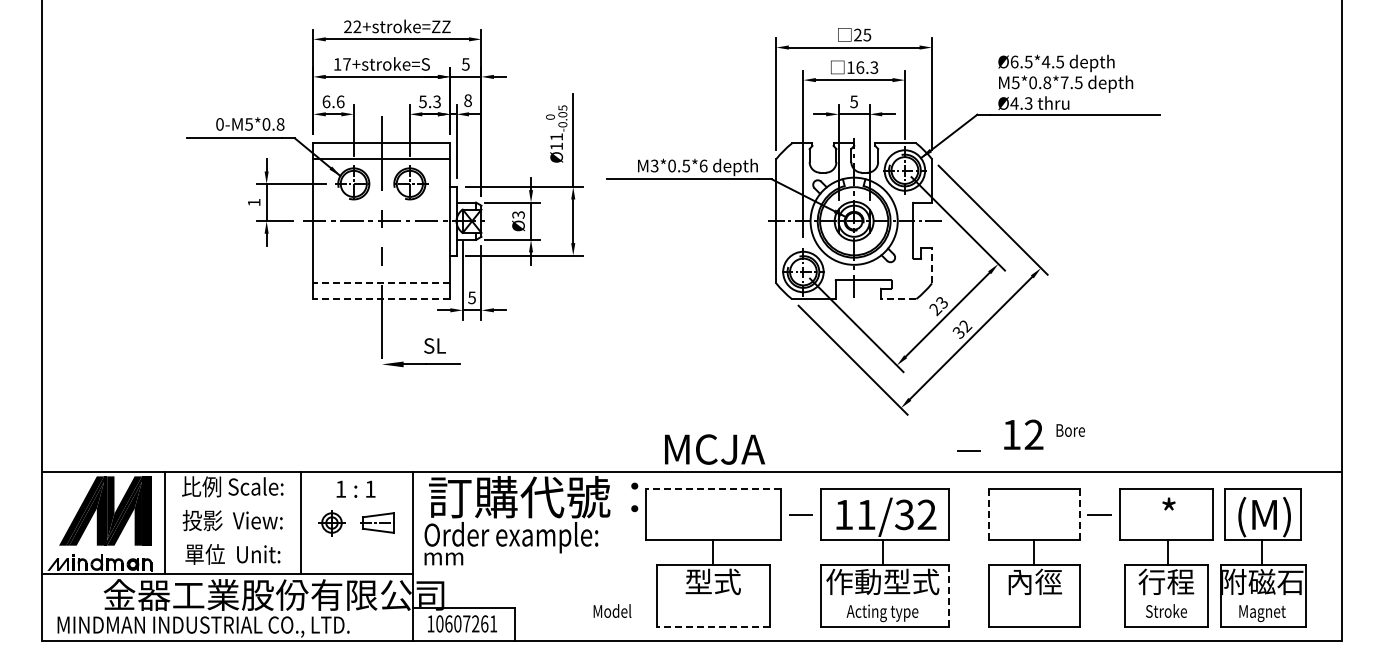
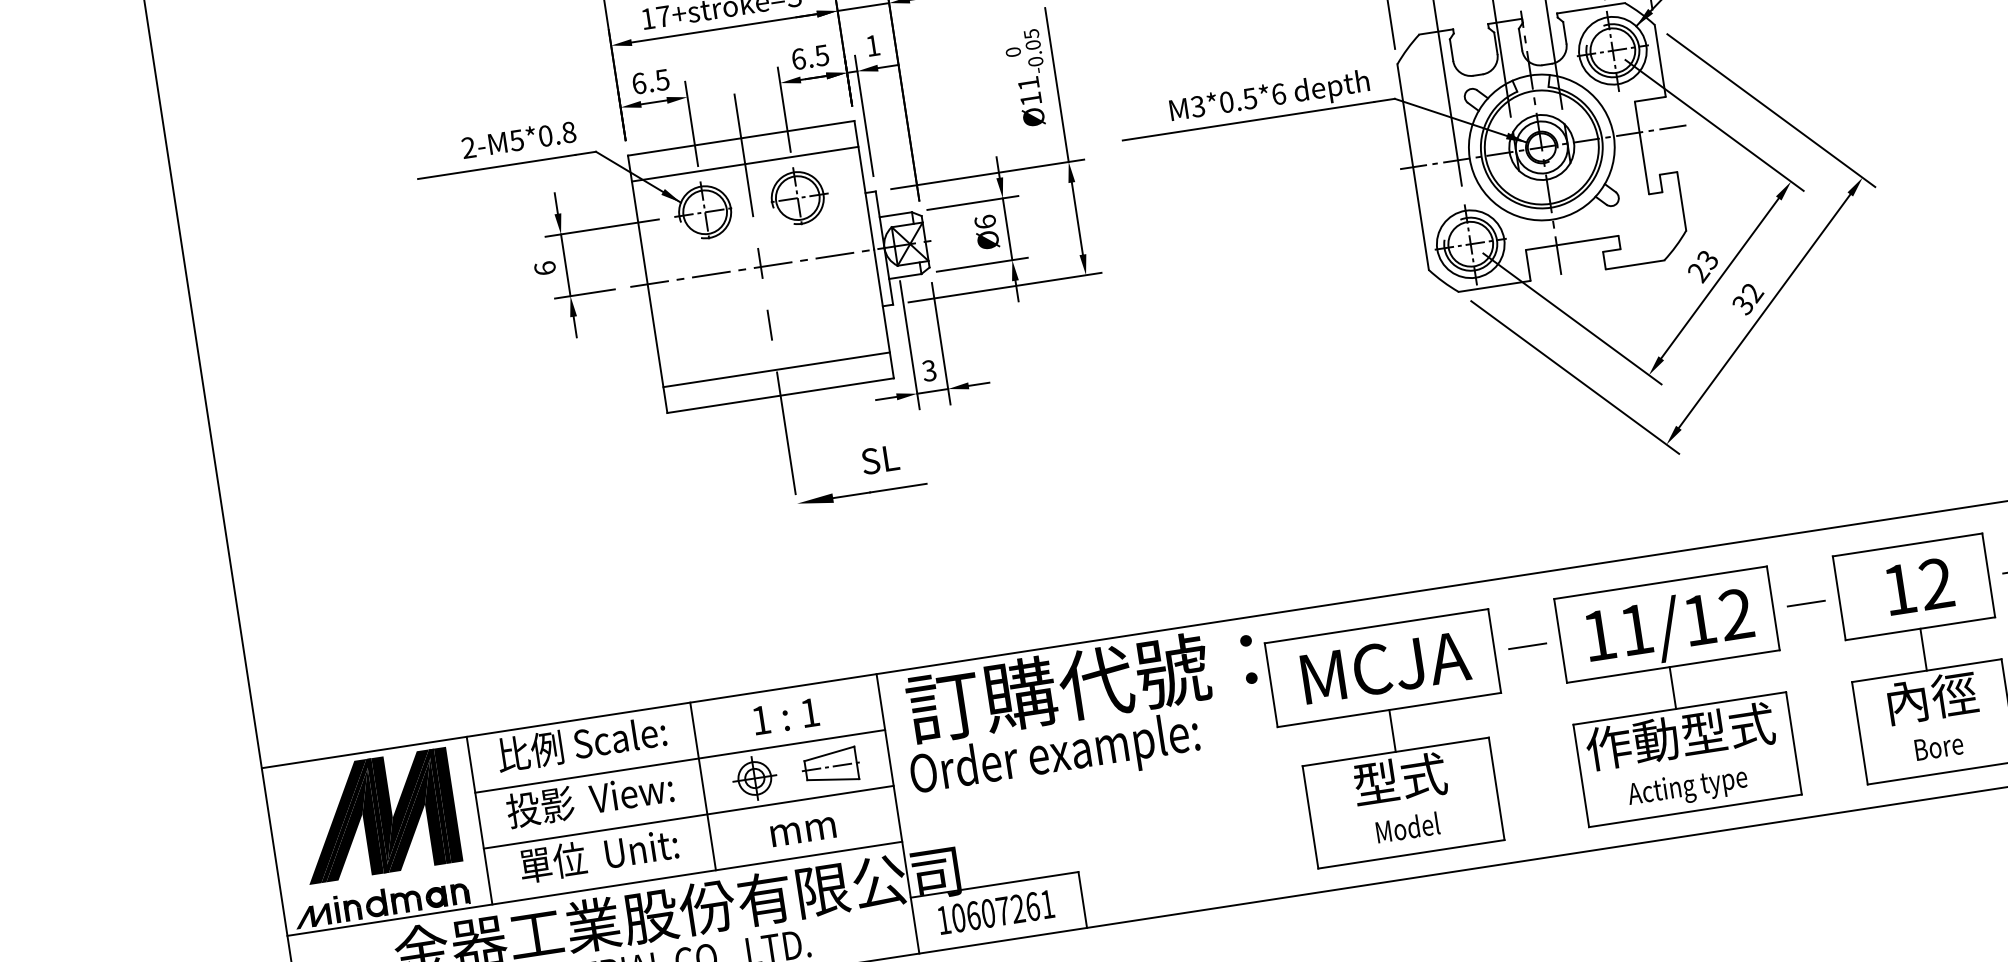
text: (467, 100) -> (871, 45), 8 -> 1
text: (340, 101) -> (662, 79), 6.6 -> 6.5
text: (429, 101) -> (809, 56), 5.3 -> 6.5
text: (219, 124) -> (468, 148), 0-M5*0.8 -> 2-M5*0.8
text: (253, 202) -> (543, 268), 1 -> 6
text: (518, 214) -> (985, 221), Ø3 -> Ø6
line: (932, 265) -> (1682, 200), dashed -> solid
line: (381, 283) -> (776, 369), dashed -> solid
text: (471, 297) -> (928, 370), 5 -> 3
line: (381, 299) -> (780, 396), dashed -> solid
line: (898, 299) -> (1634, 265), dashed -> solid
text: (1070, 430) -> (1938, 747), moved
text: (1023, 434) -> (1919, 585), moved
text: (714, 449) -> (1385, 667), moved
line: (968, 450) -> (1805, 603), moved
line: (713, 489) -> (1377, 626), dashed -> solid
line: (289, 506) -> (680, 761), added
text: (904, 514) -> (1699, 619), 11/32 -> 11/12
line: (989, 515) -> (1839, 599), dashed -> solid
line: (1079, 515) -> (1988, 576), dashed -> solid
line: (289, 539) -> (688, 816), added
text: (443, 558) -> (802, 831), moved
line: (949, 596) -> (1794, 743), dashed -> solid
text: (612, 610) -> (1407, 826), moved
line: (712, 627) -> (1410, 854), dashed -> solid

